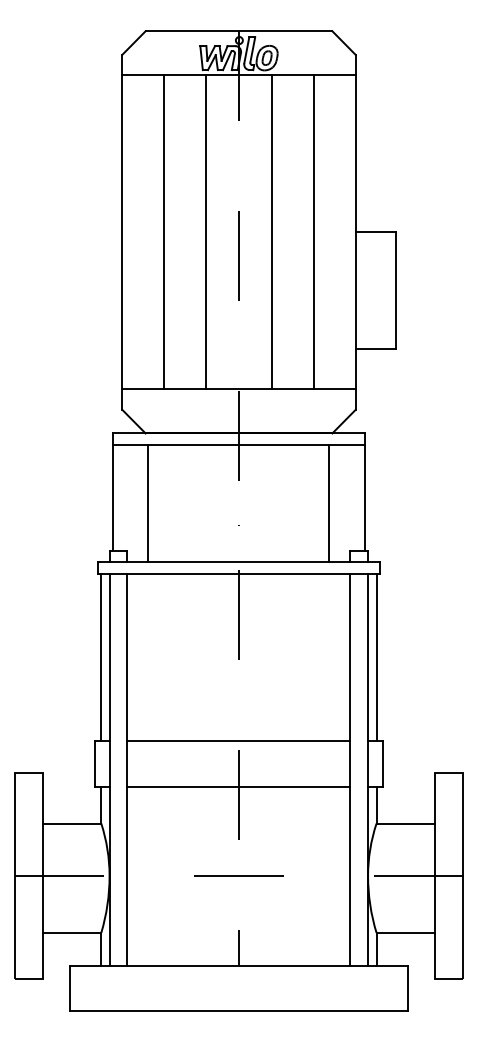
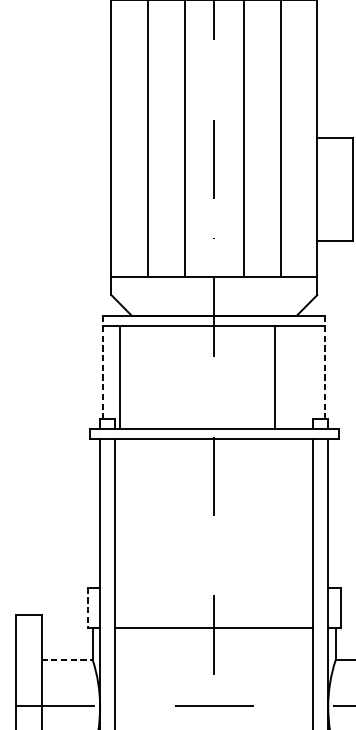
line: (113, 492) -> (103, 367), solid -> dashed
line: (364, 492) -> (325, 367), solid -> dashed
line: (147, 503) -> (120, 377), moved
line: (329, 503) -> (275, 377), moved
line: (101, 657) -> (92, 513), removed
line: (376, 657) -> (335, 513), removed
line: (238, 741) -> (213, 587), removed
line: (95, 764) -> (87, 608), solid -> dashed
line: (72, 823) -> (67, 660), solid -> dashed

